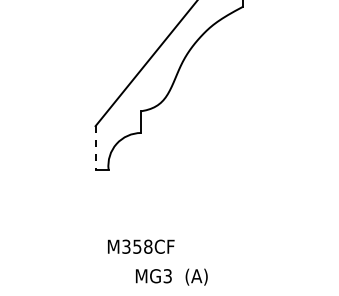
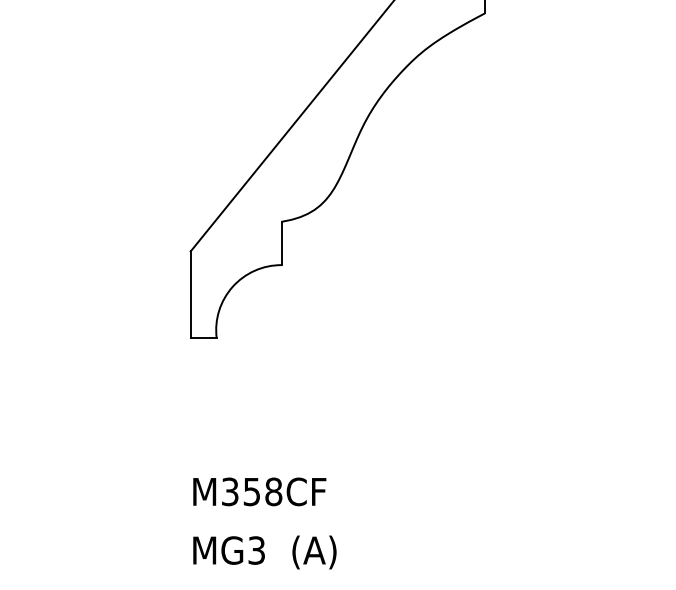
line: (95, 147) -> (190, 294), dashed -> solid
text: (141, 246) -> (260, 491), moved
text: (171, 276) -> (264, 551), moved

